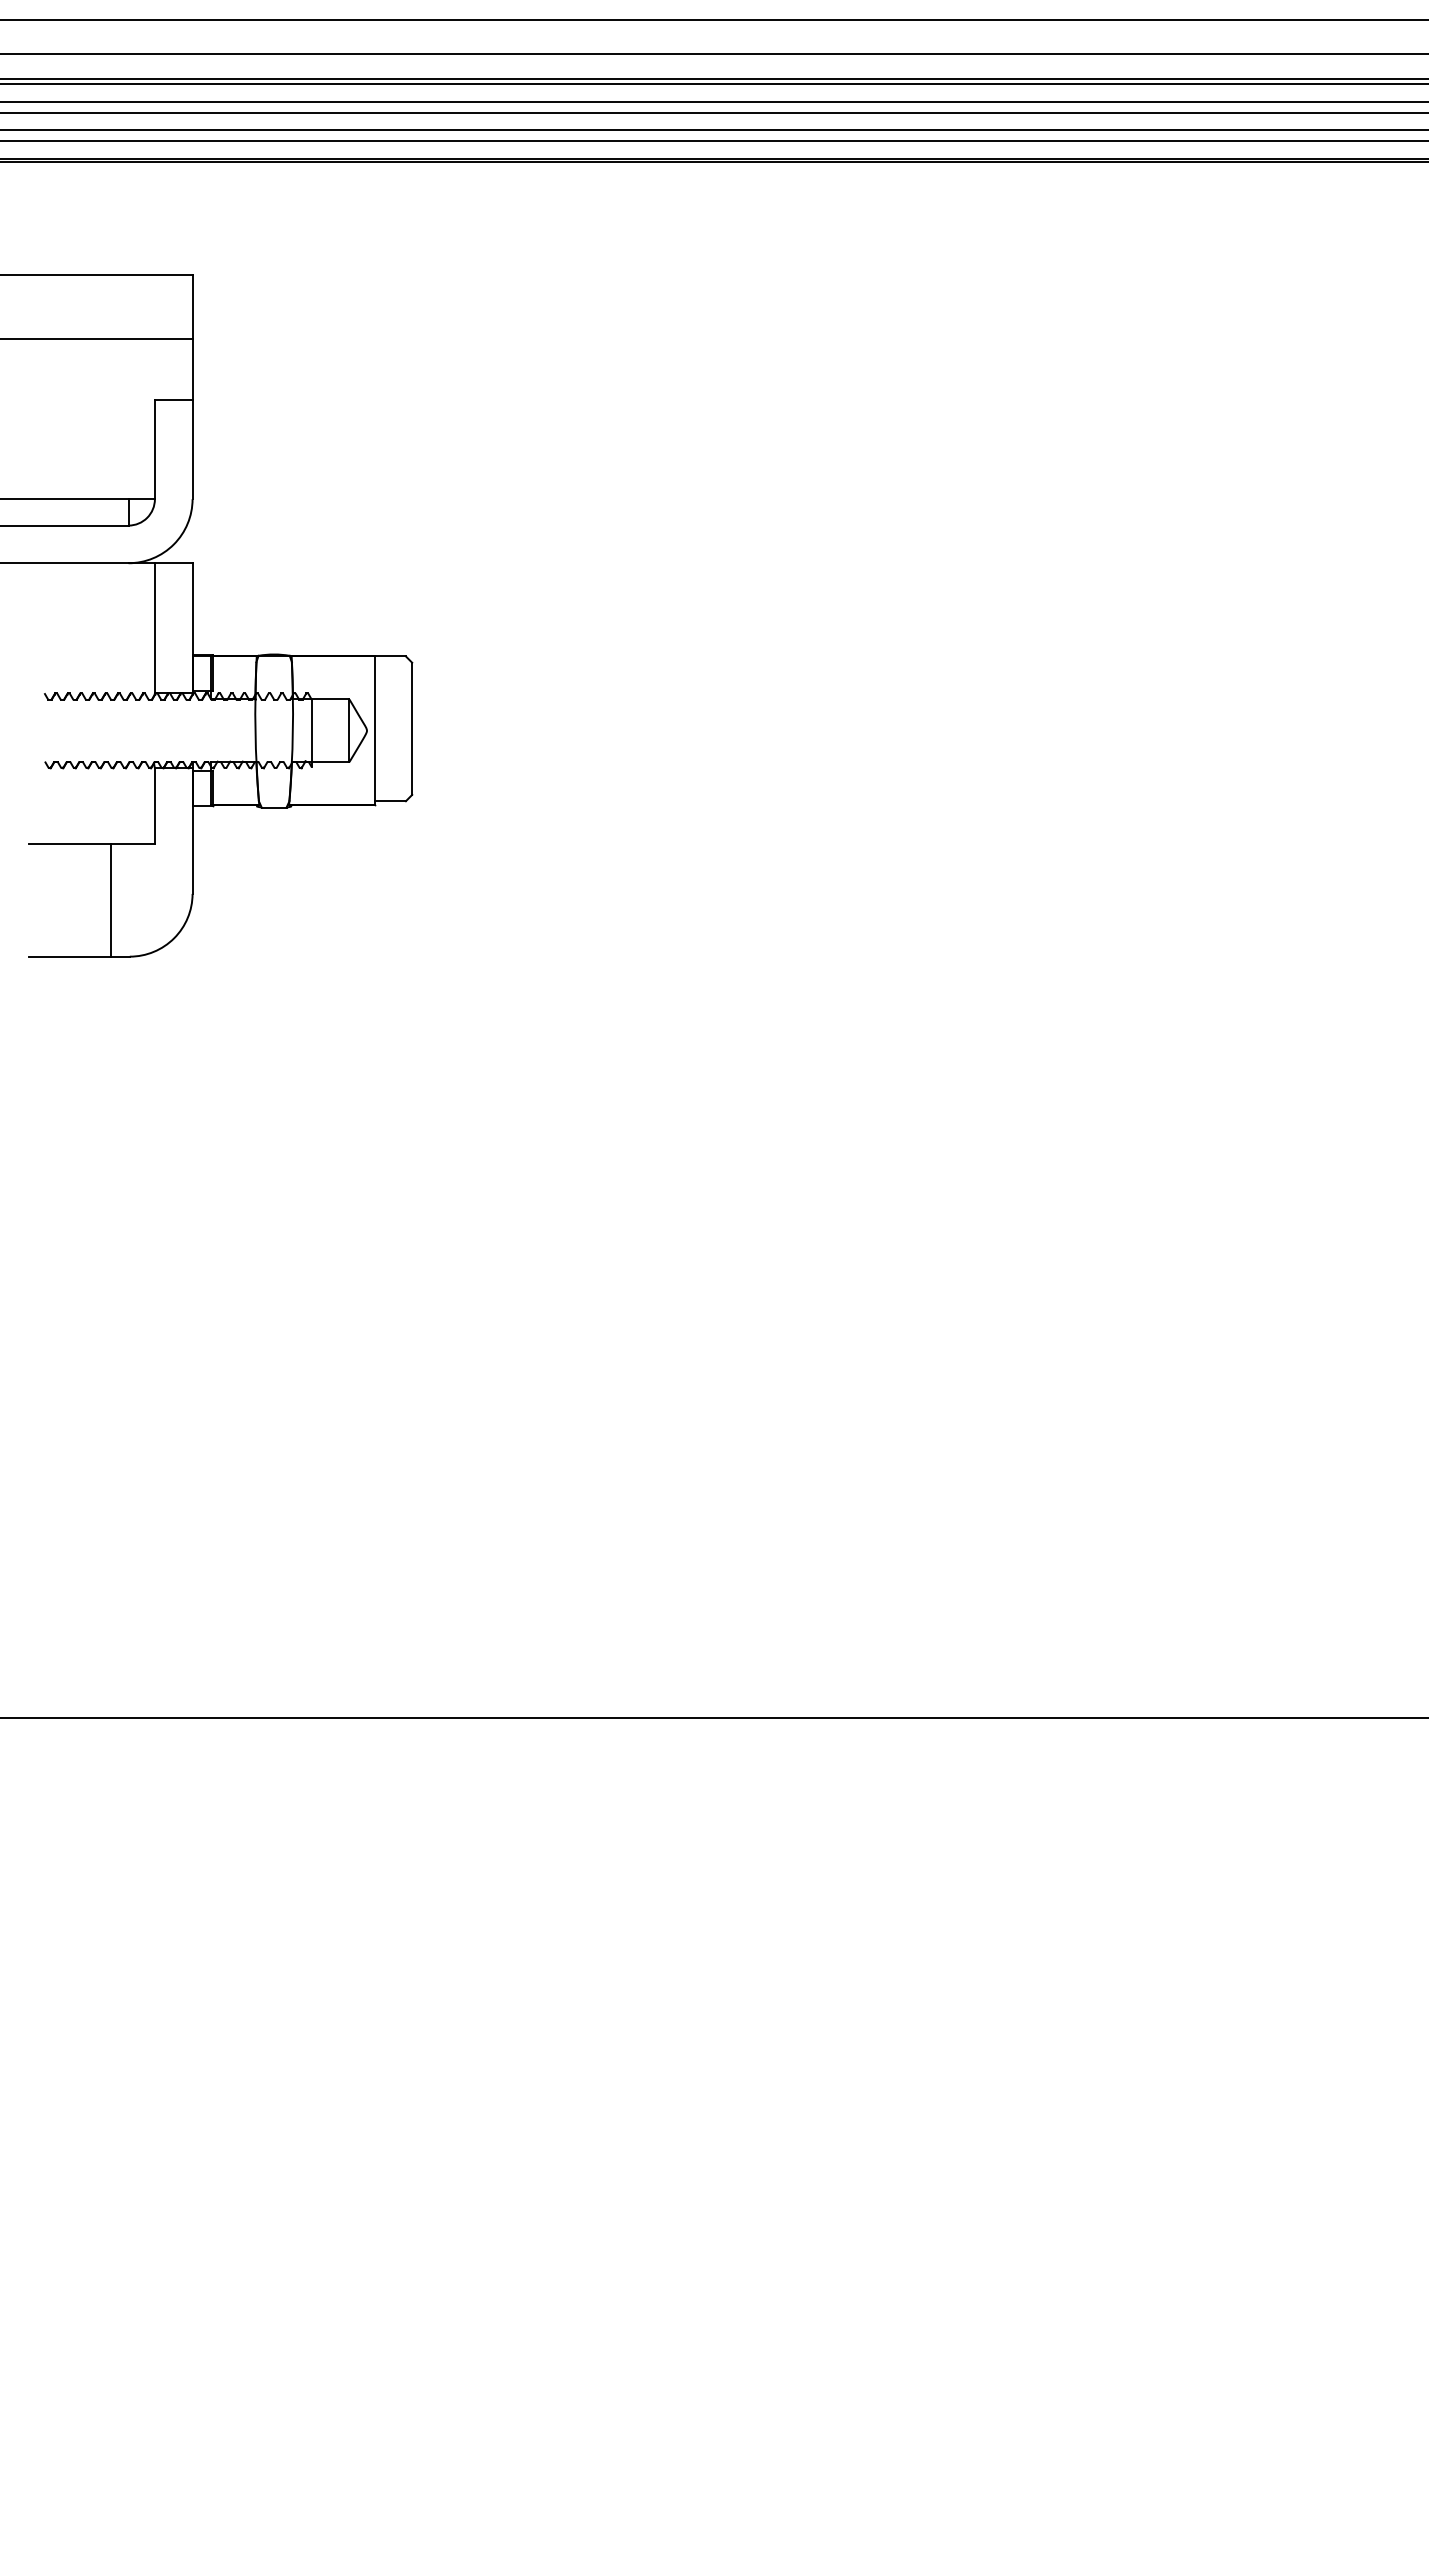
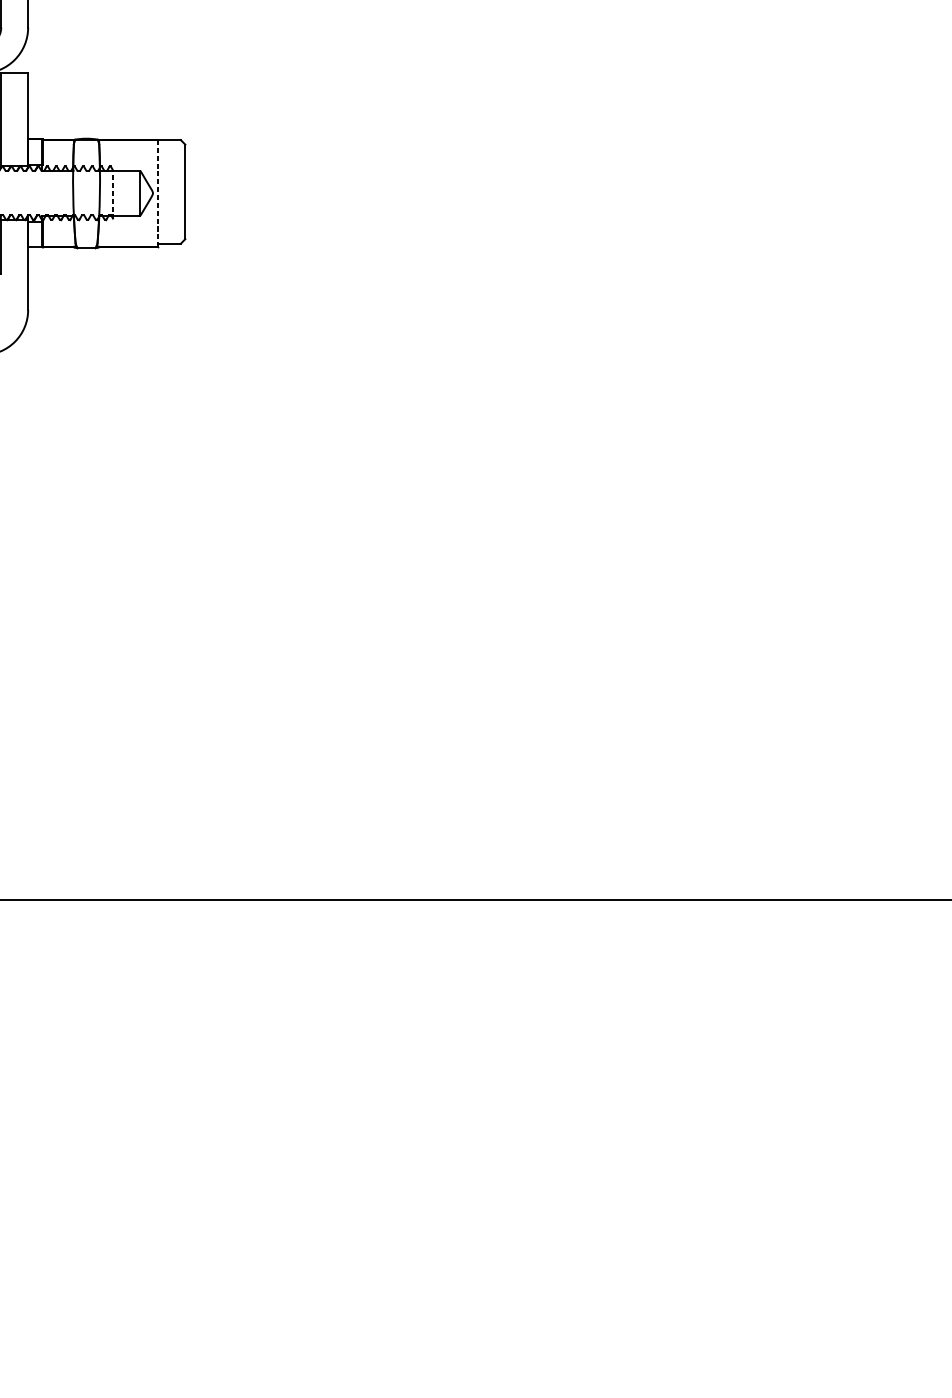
line: (374, 730) -> (158, 193), solid -> dashed
line: (311, 733) -> (113, 195), solid -> dashed

